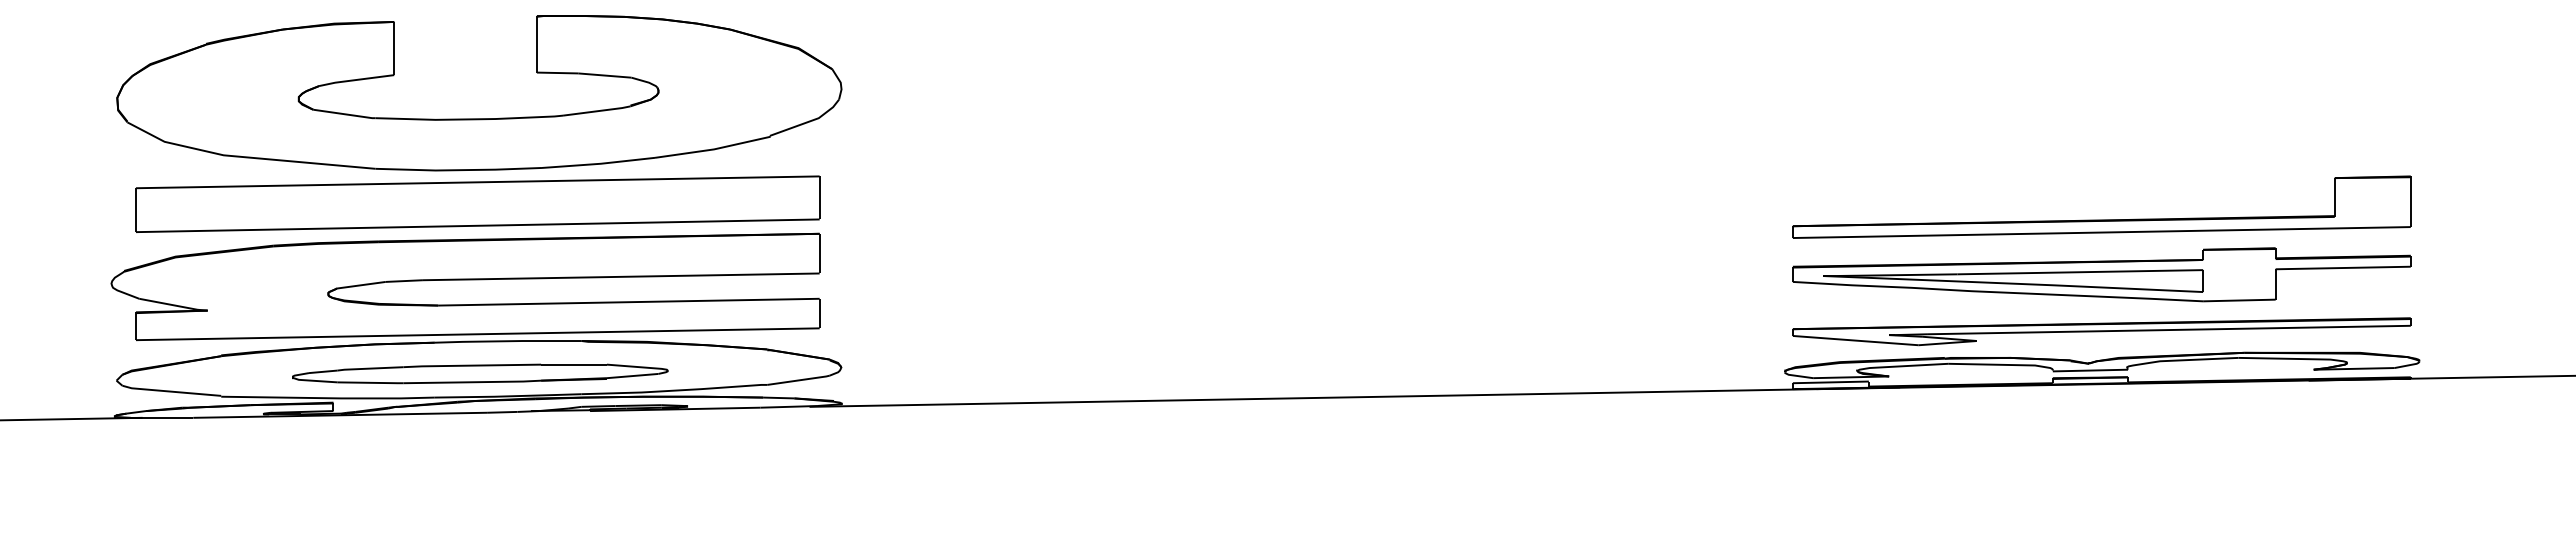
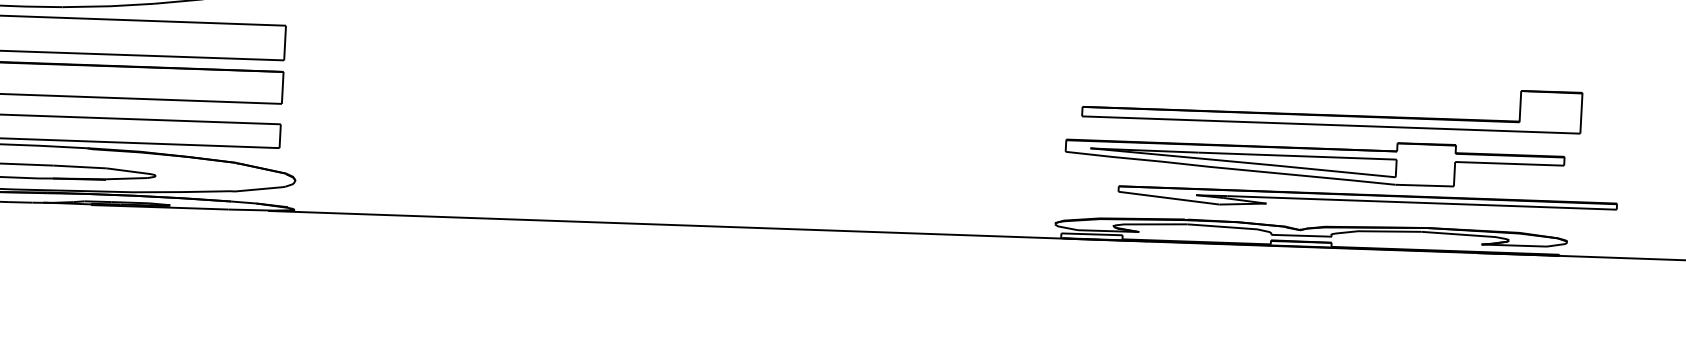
part: (2101, 219) -> (1331, 114), moved
part: (2101, 331) -> (1367, 201), moved

